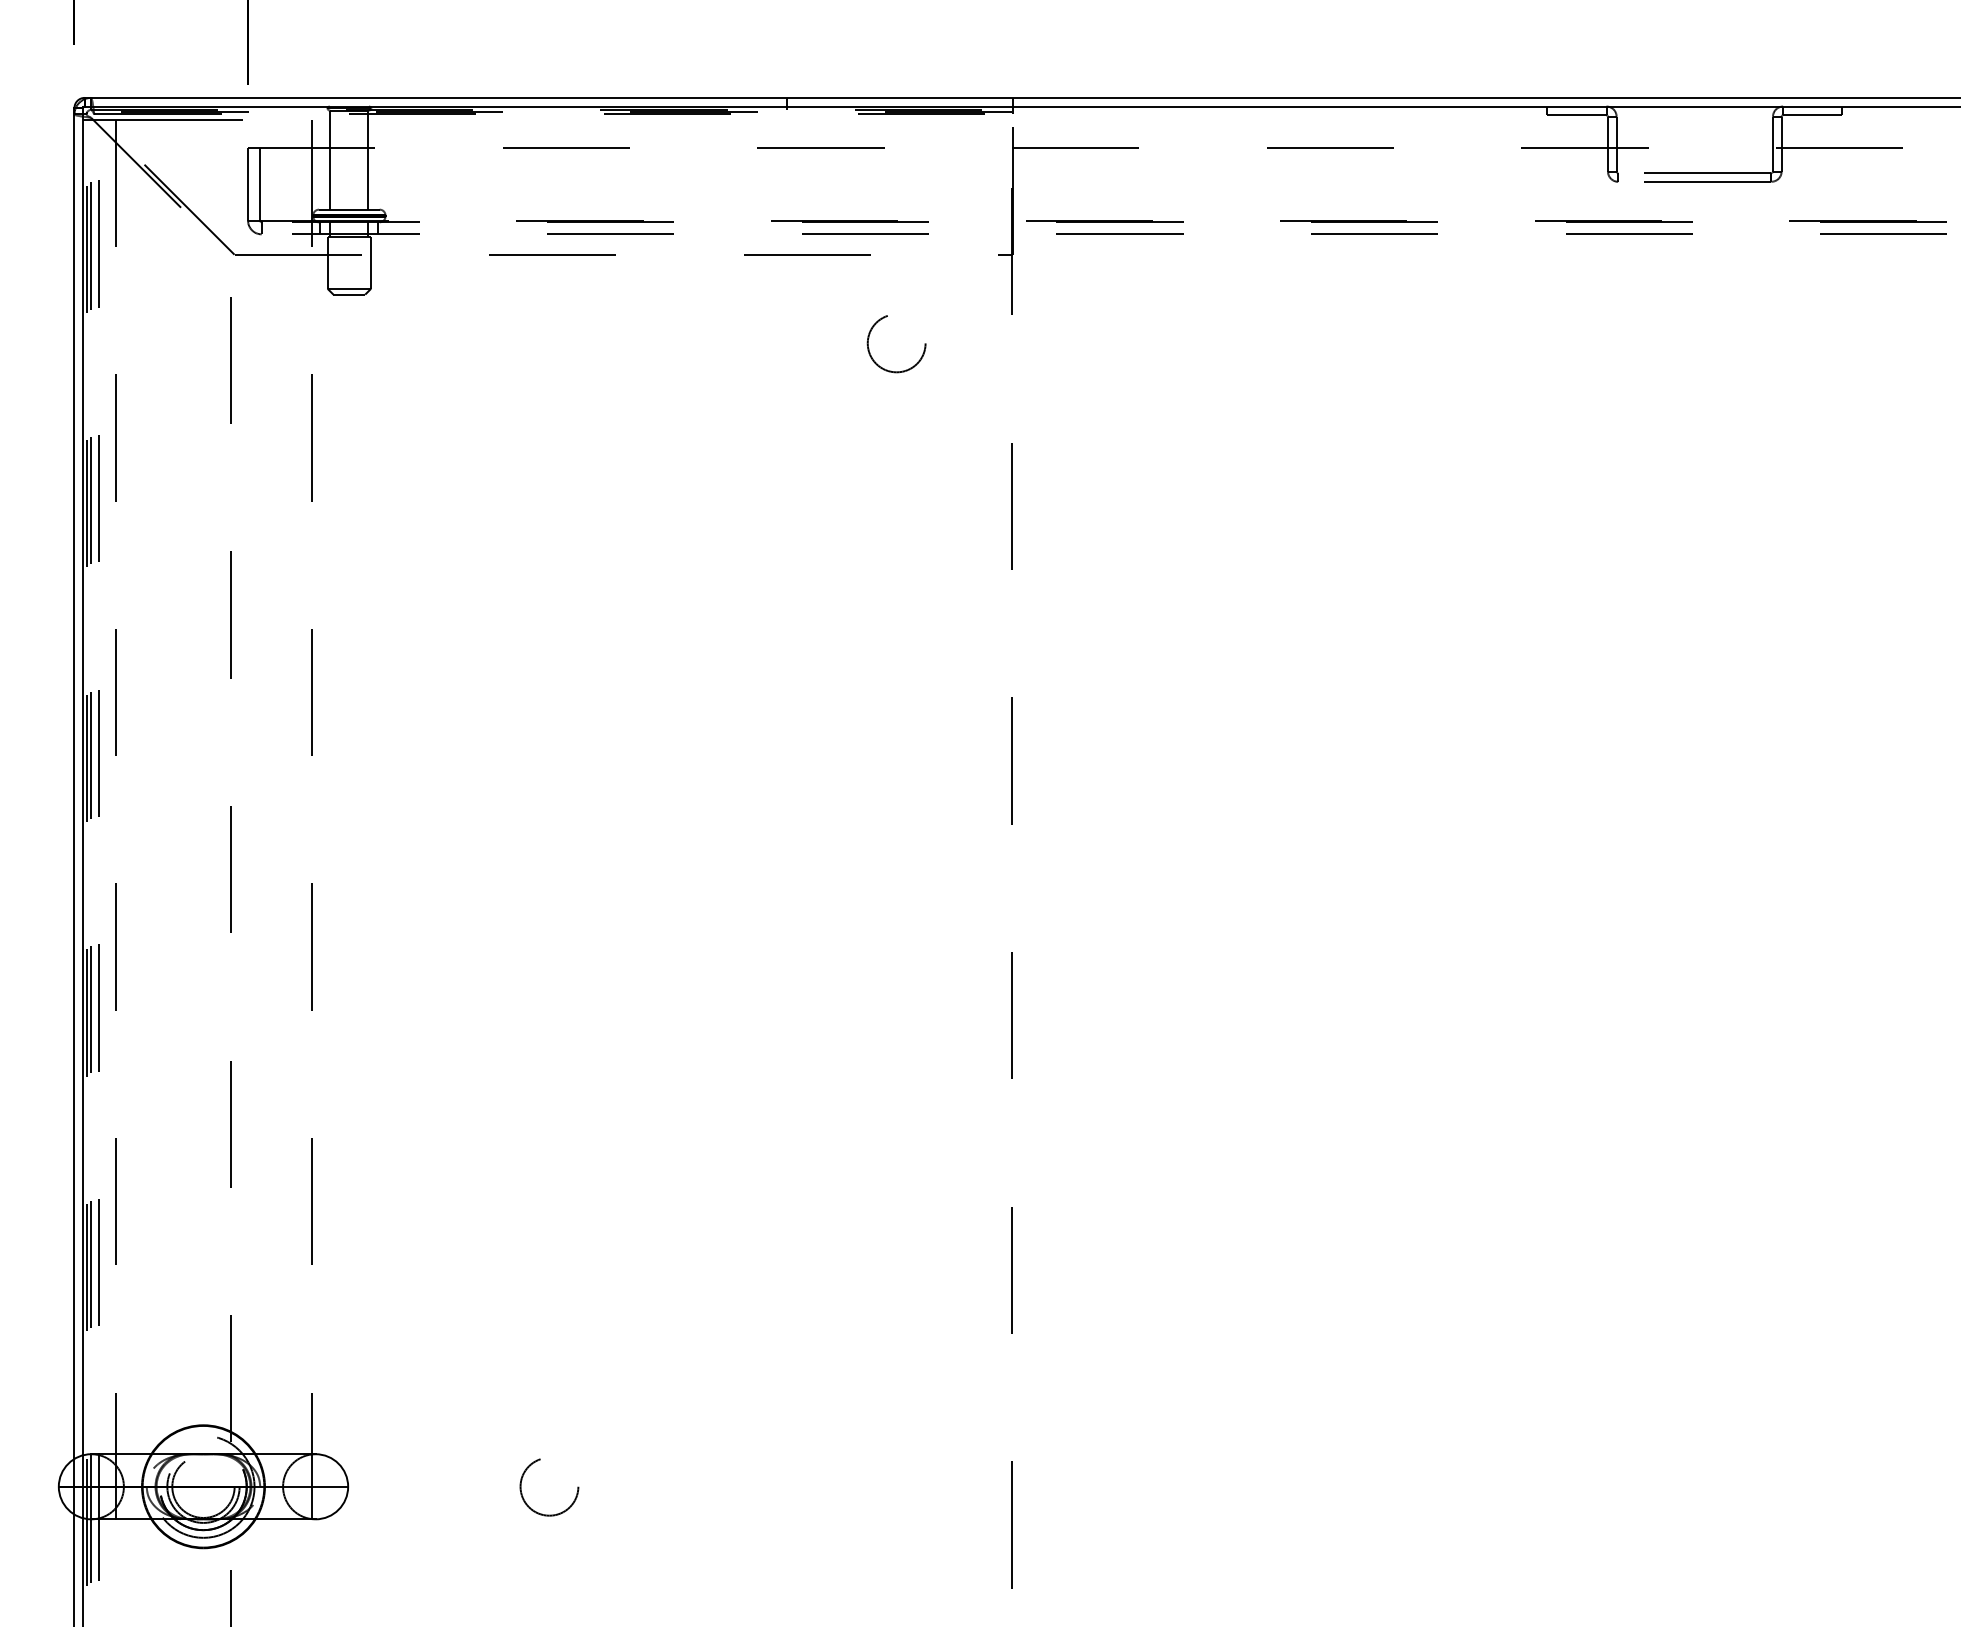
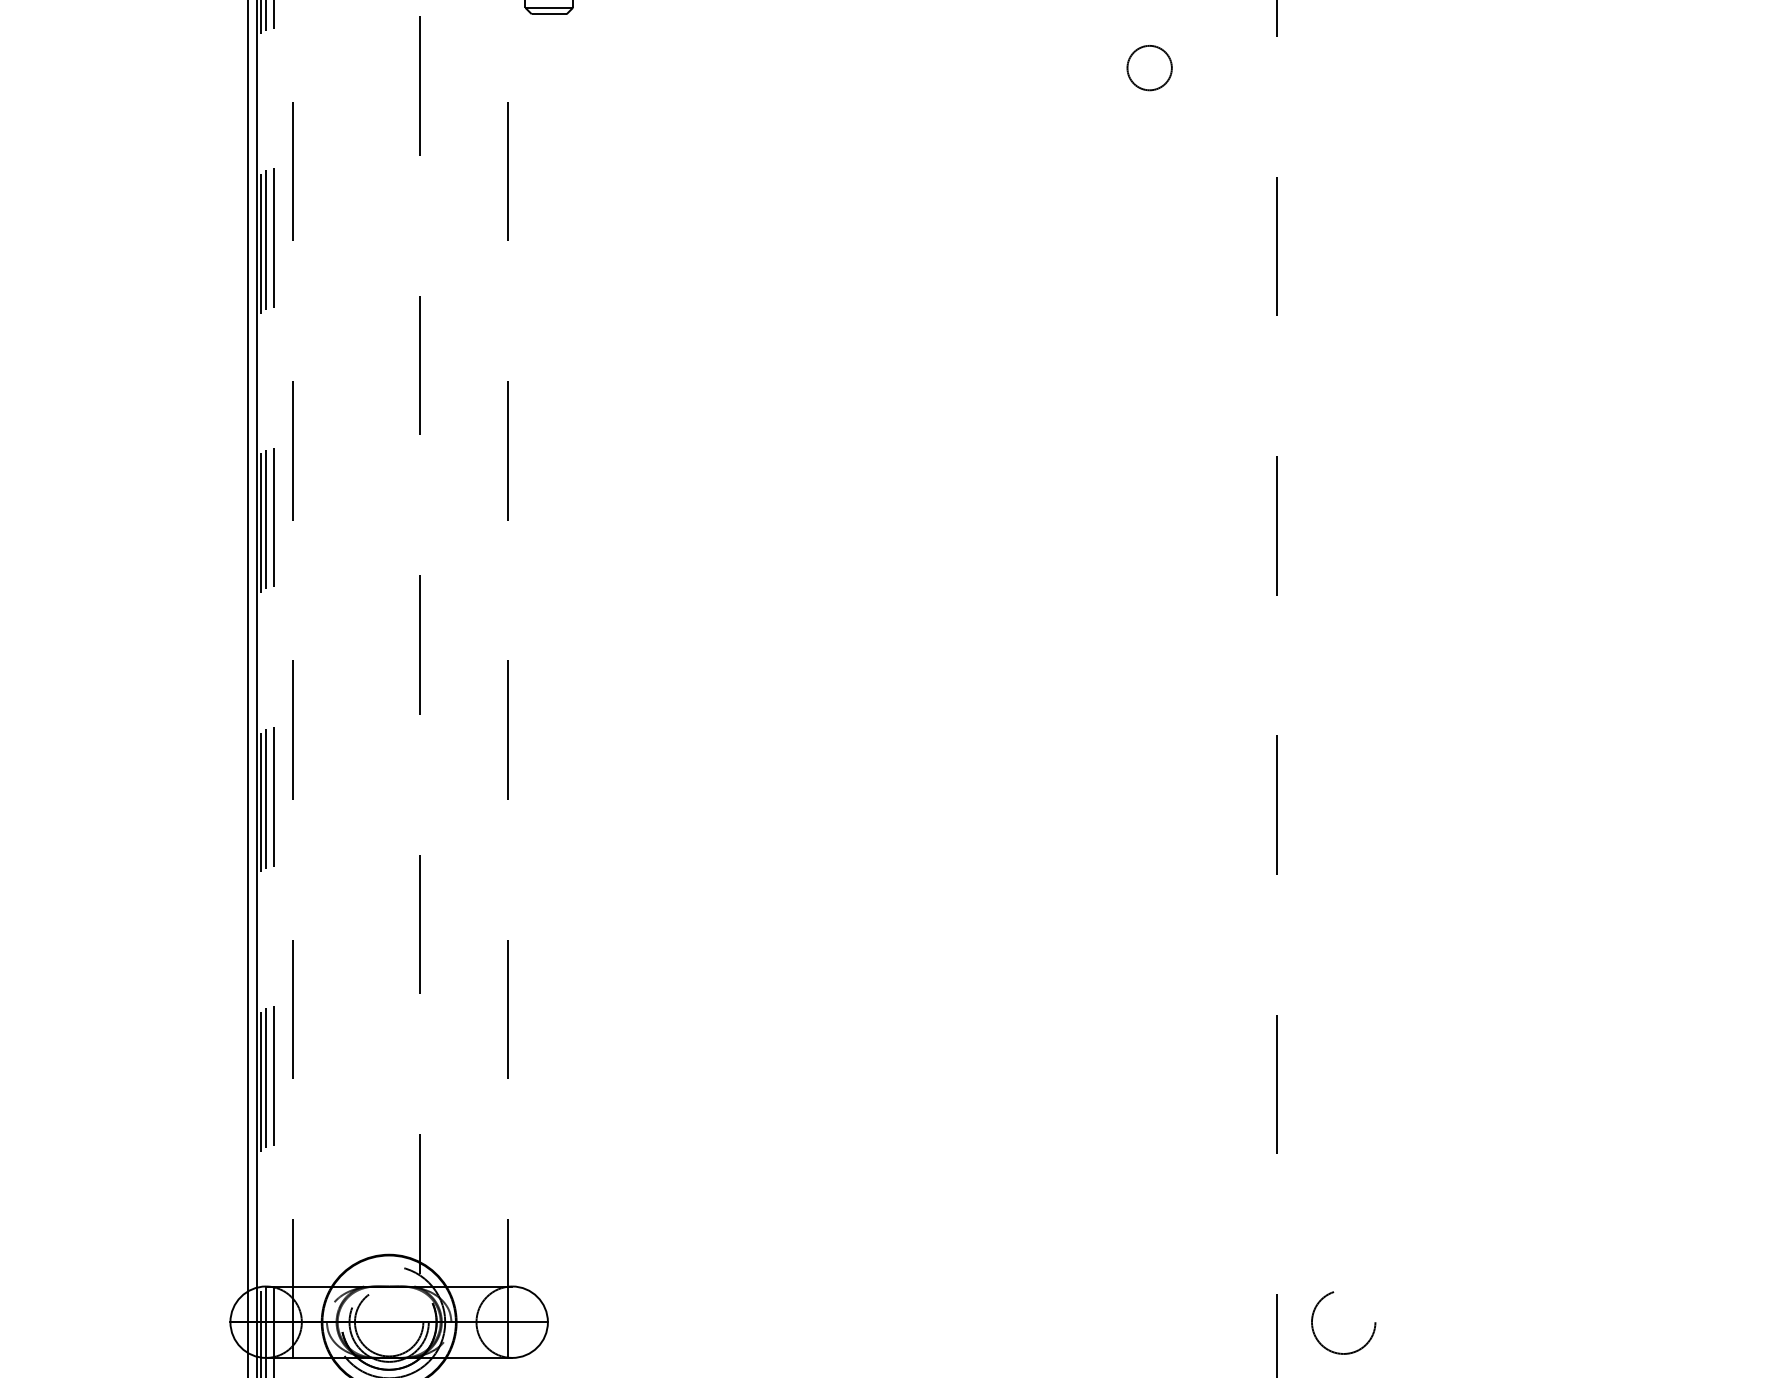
circle: (896, 344) -> (1149, 68), size x0.7
circle: (549, 1487) -> (1343, 1323), moved

